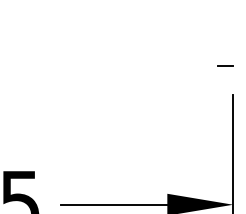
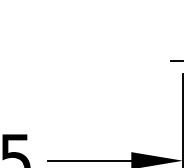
line: (224, 64) -> (176, 60), moved

